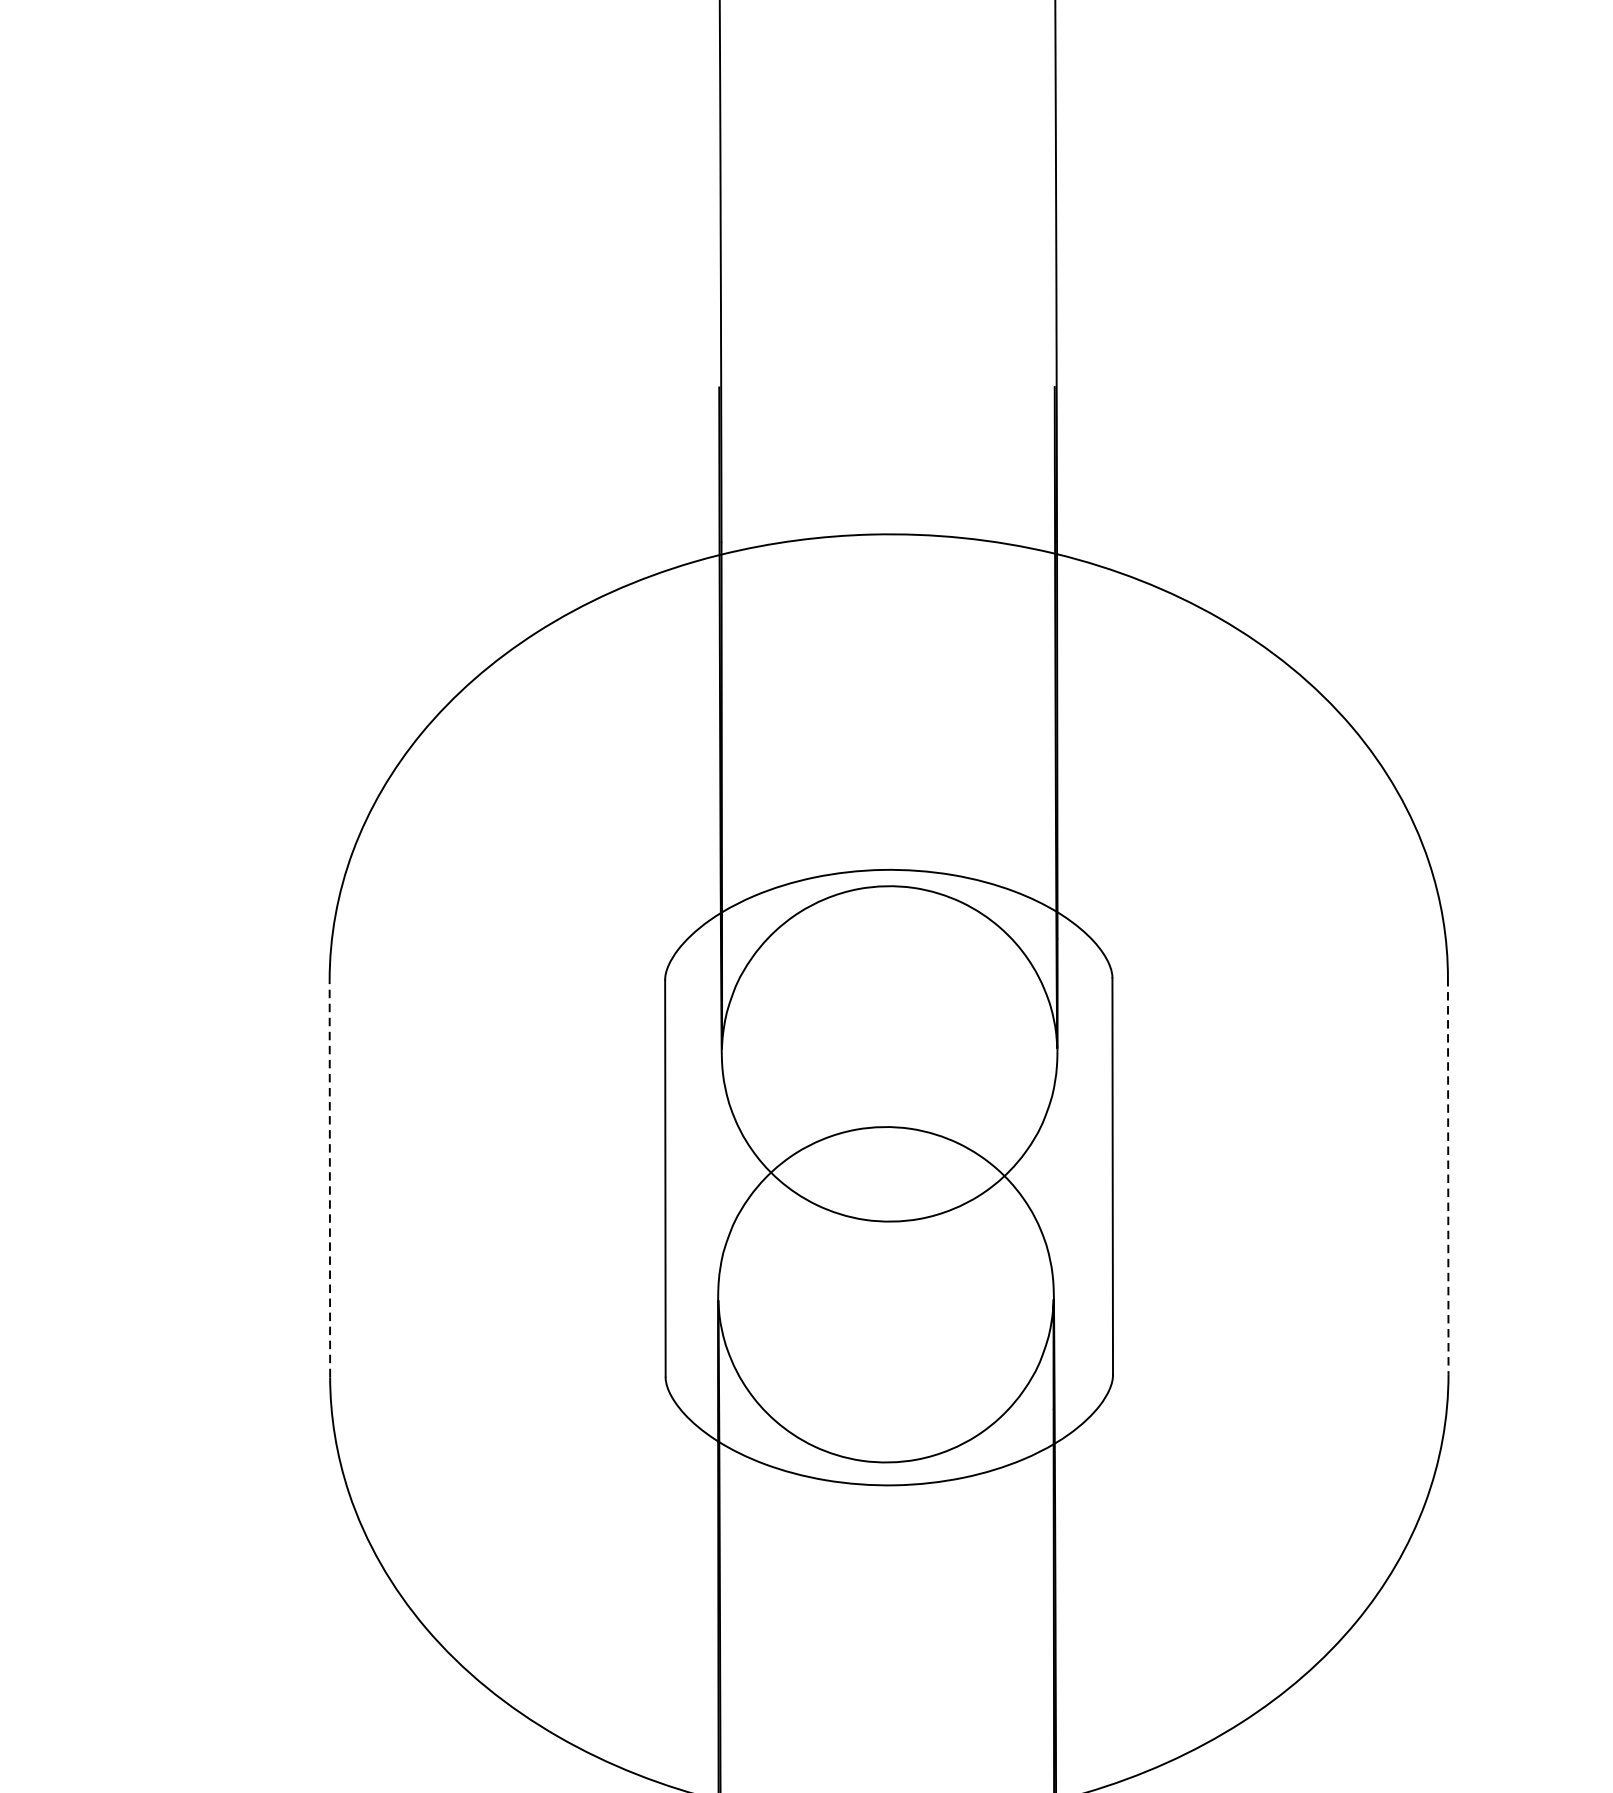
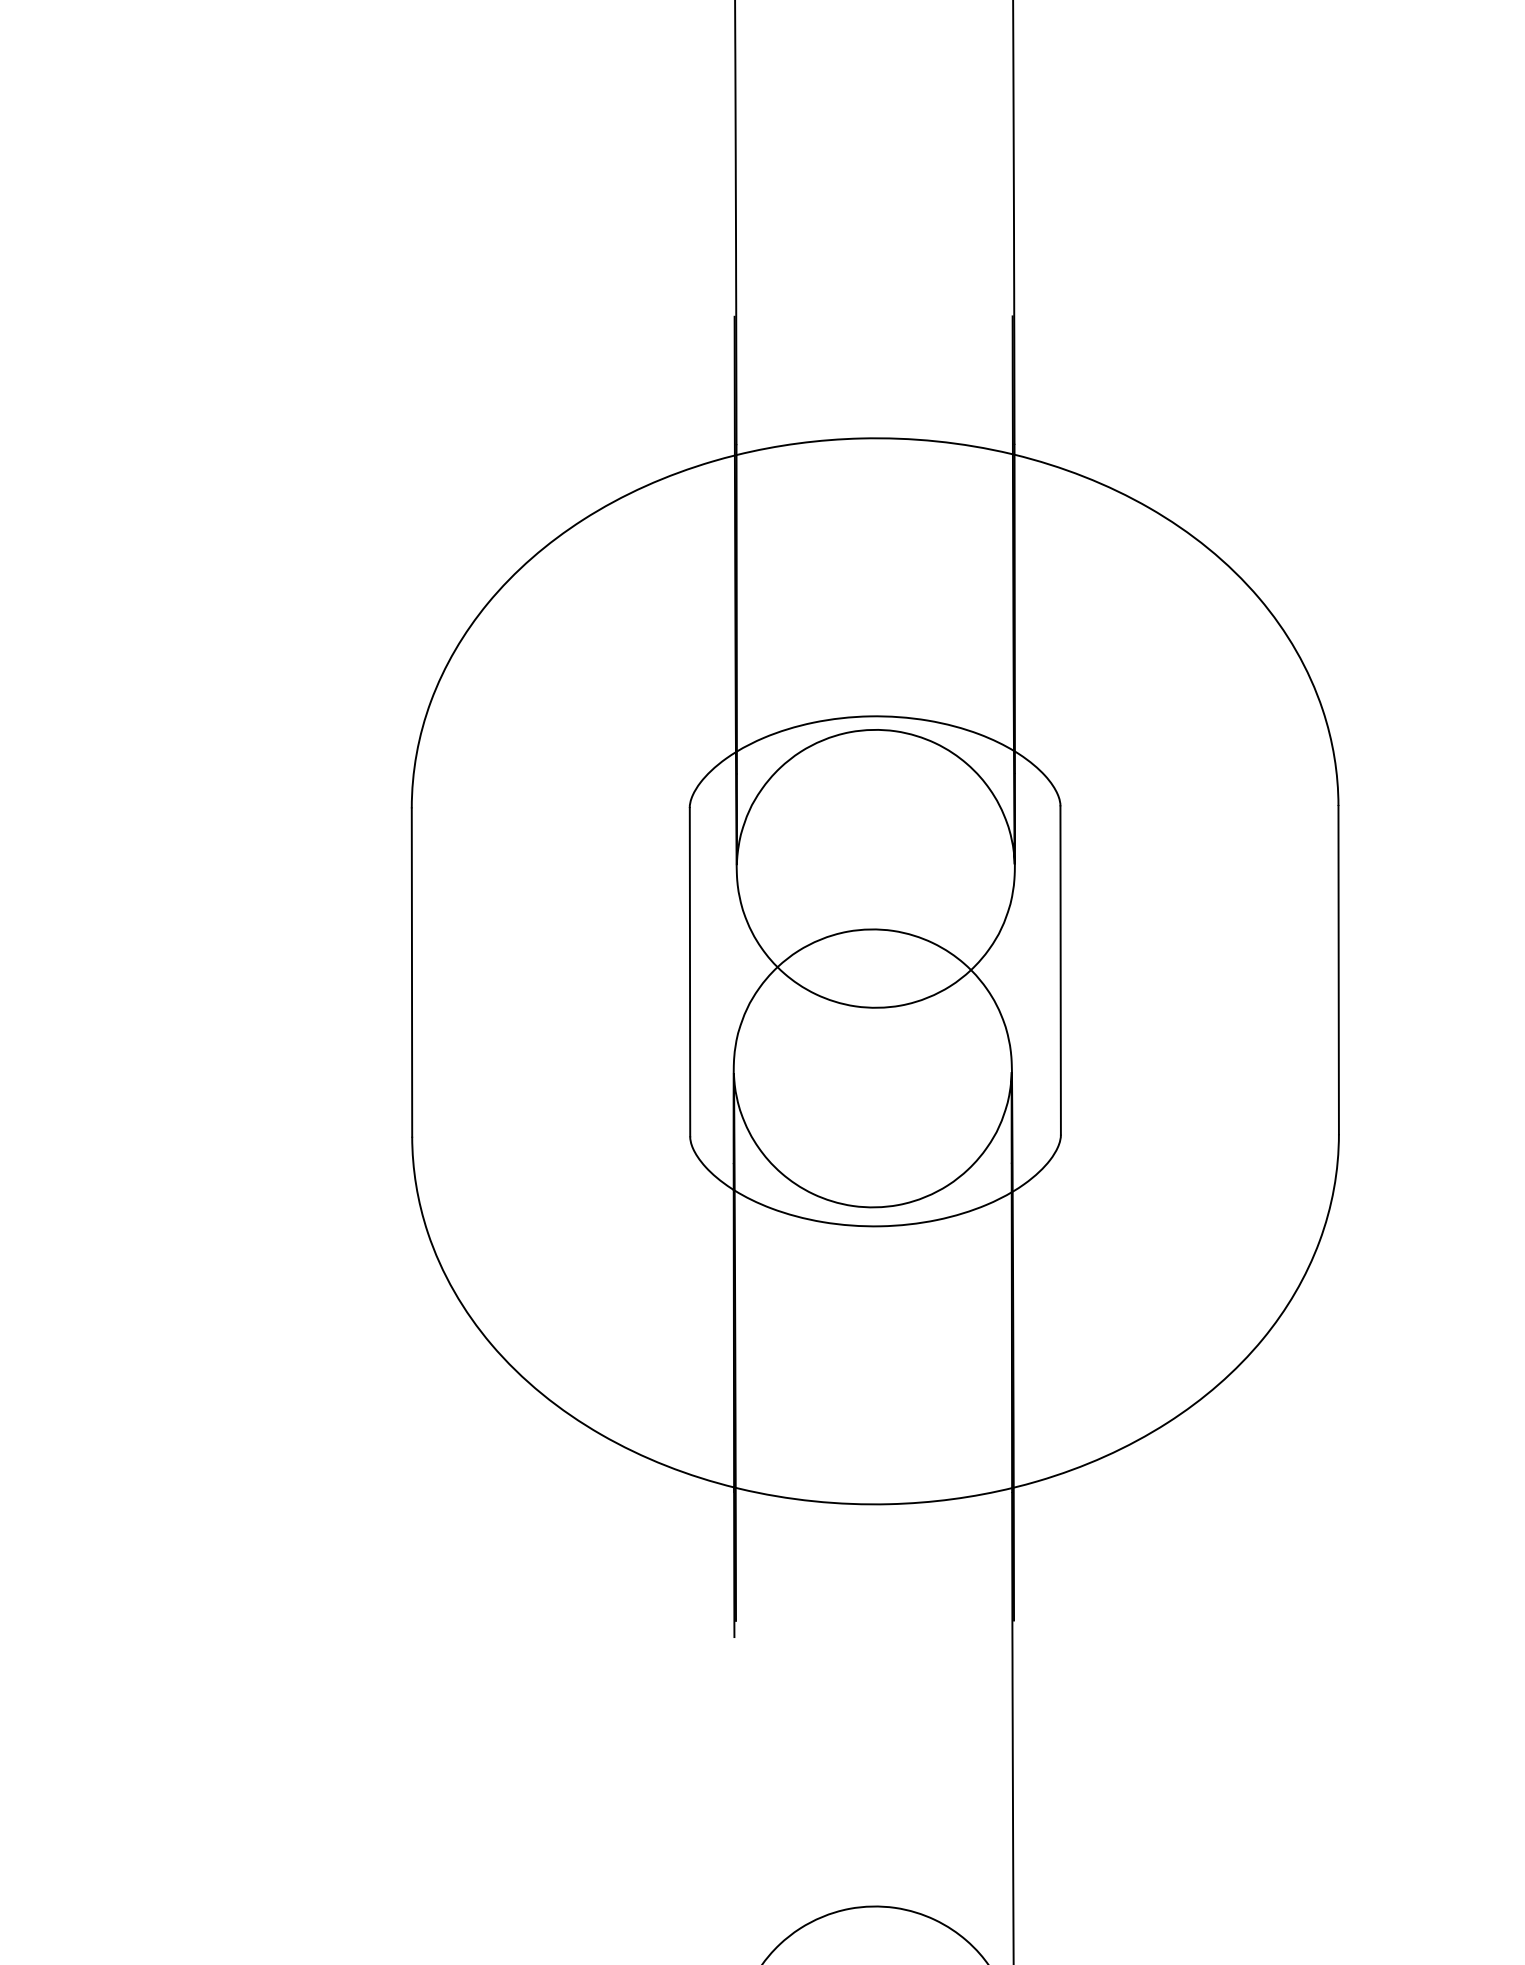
line: (1447, 1176) -> (1338, 970), dashed -> solid
line: (329, 1179) -> (411, 972), dashed -> solid

